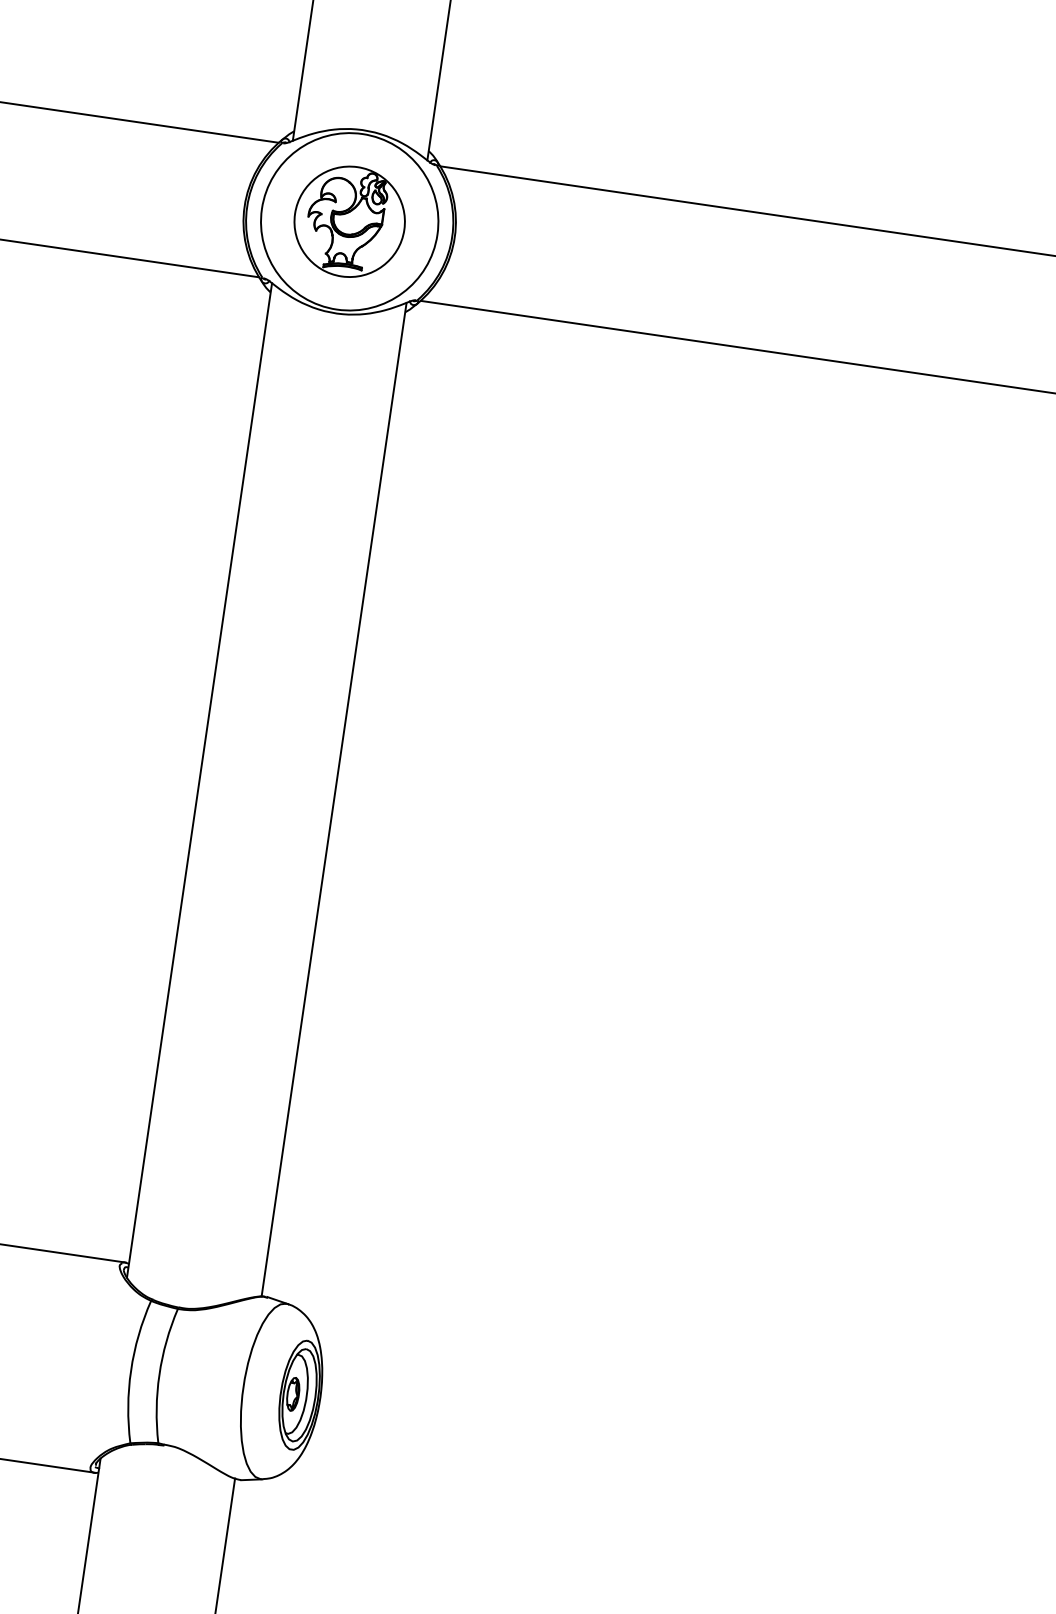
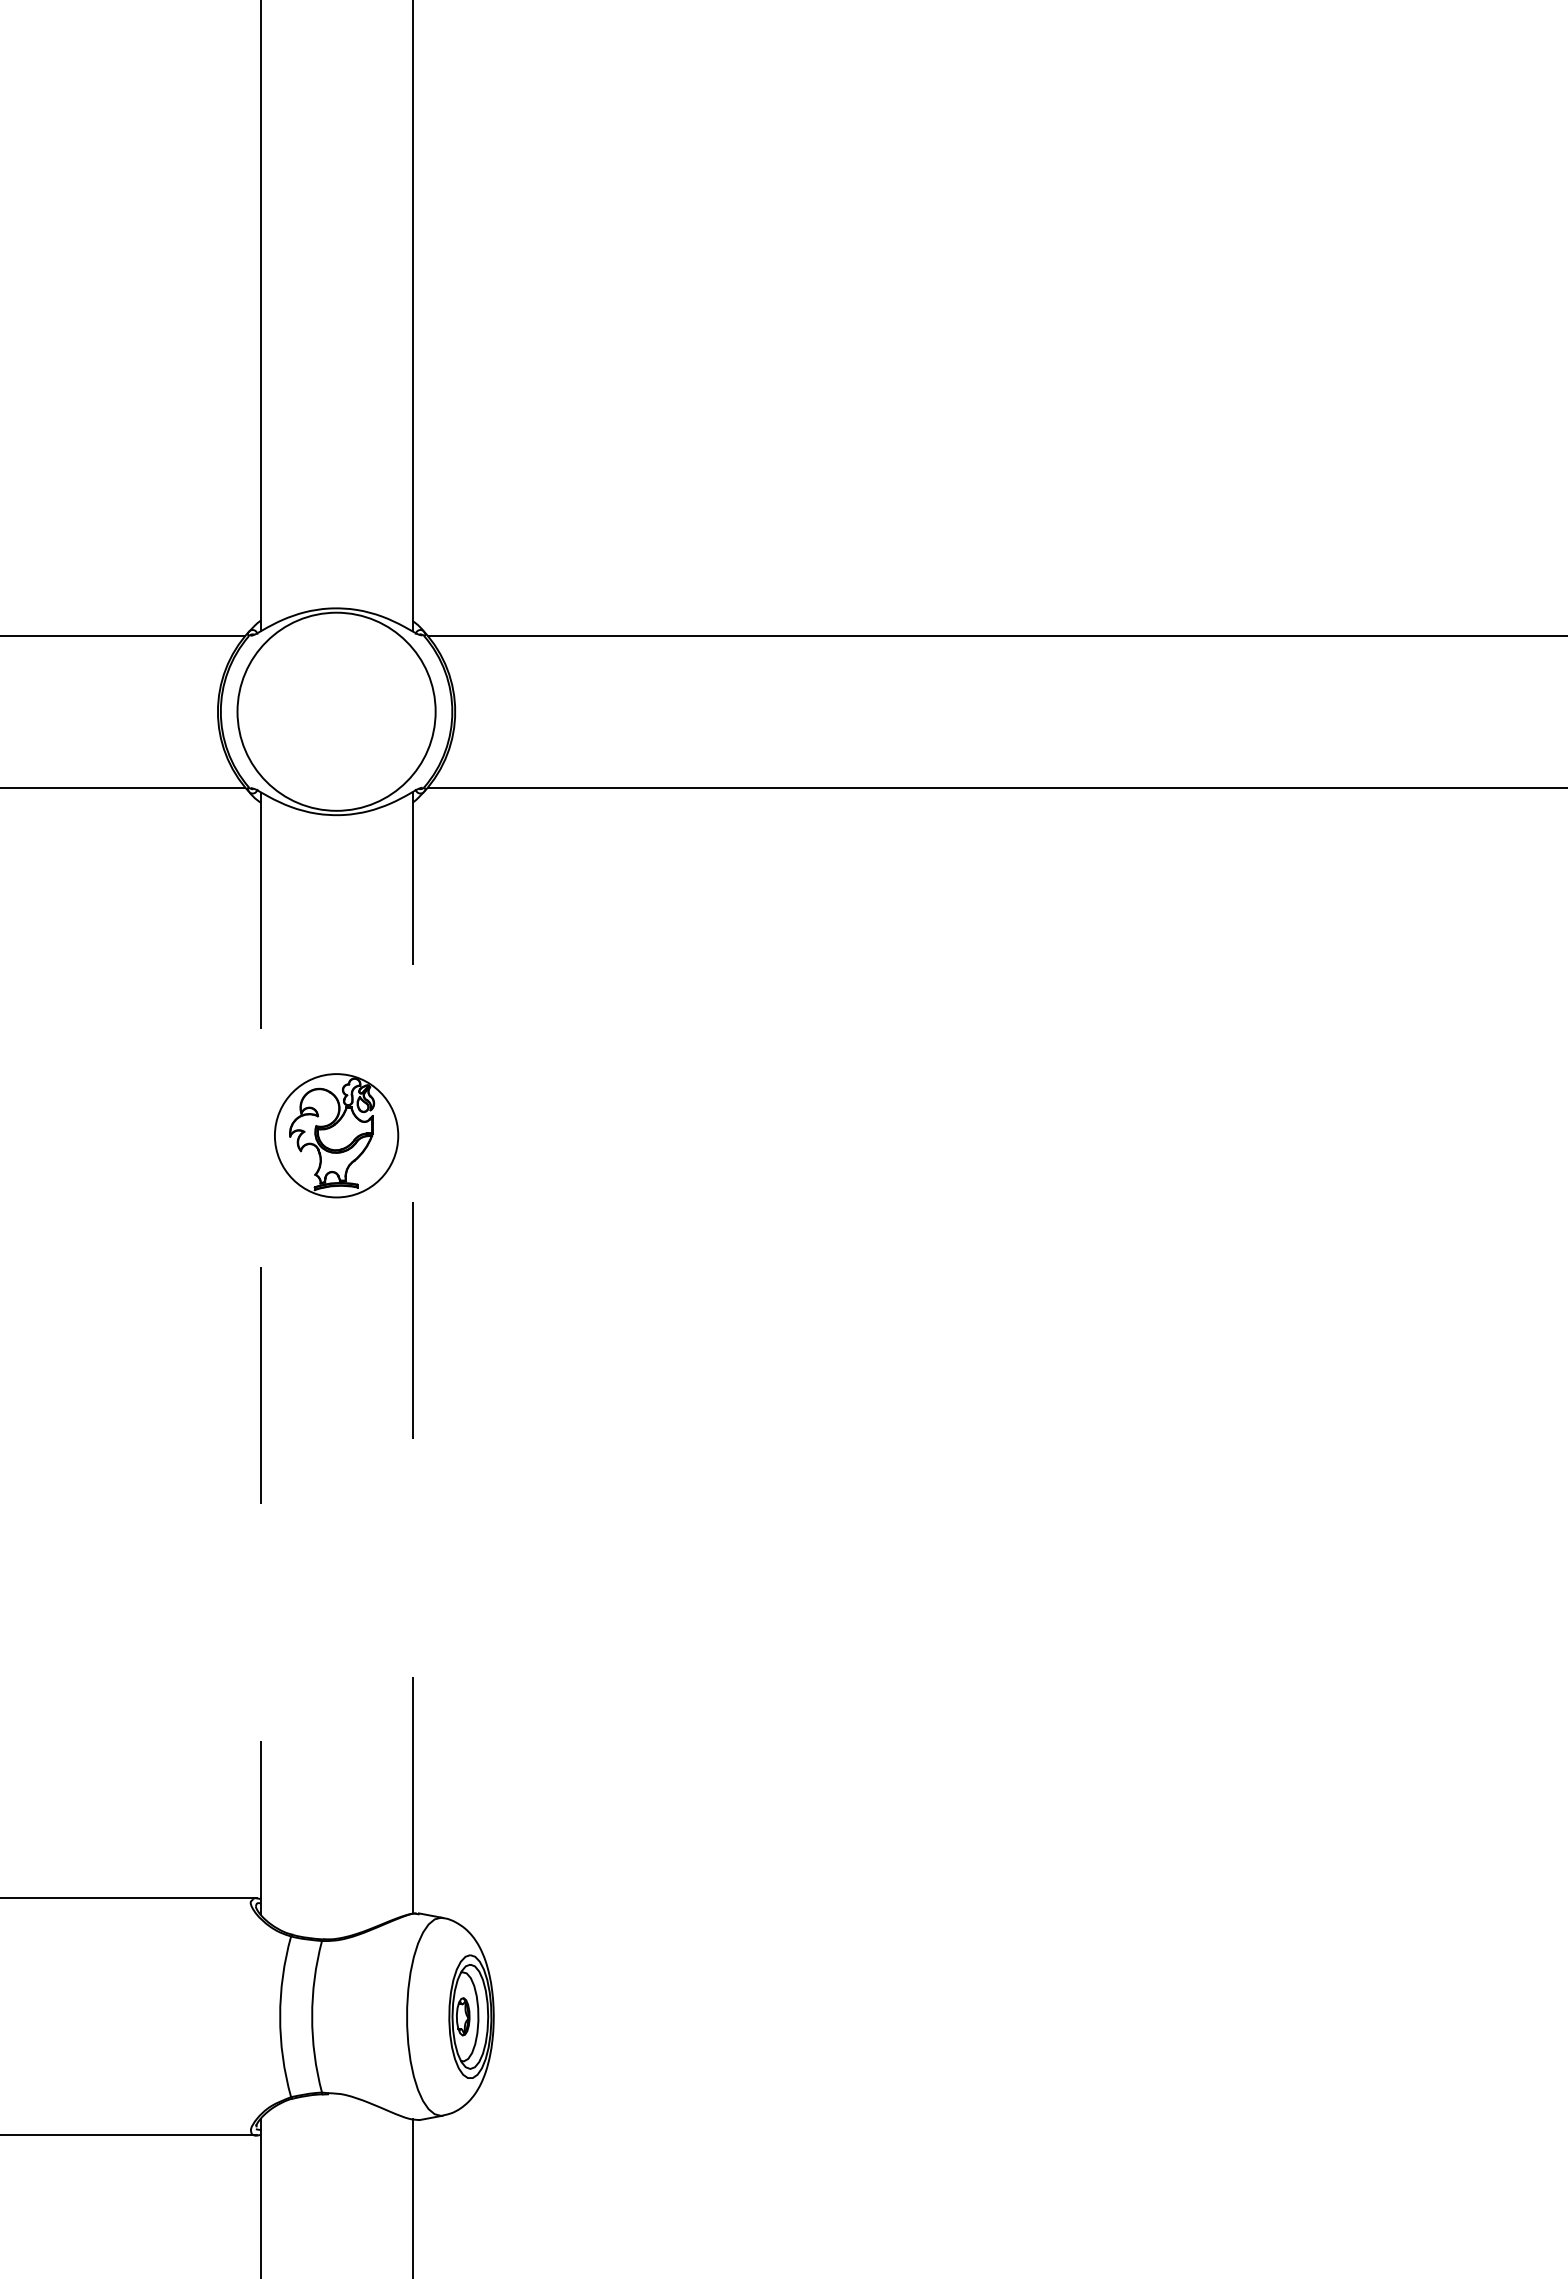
part: (349, 221) -> (336, 1135), moved
line: (199, 780) -> (260, 1353), solid -> dashed
line: (334, 800) -> (412, 1353), solid -> dashed

